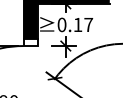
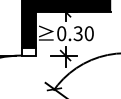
text: (83, 24) -> (83, 33), 0.17 -> 0.30

